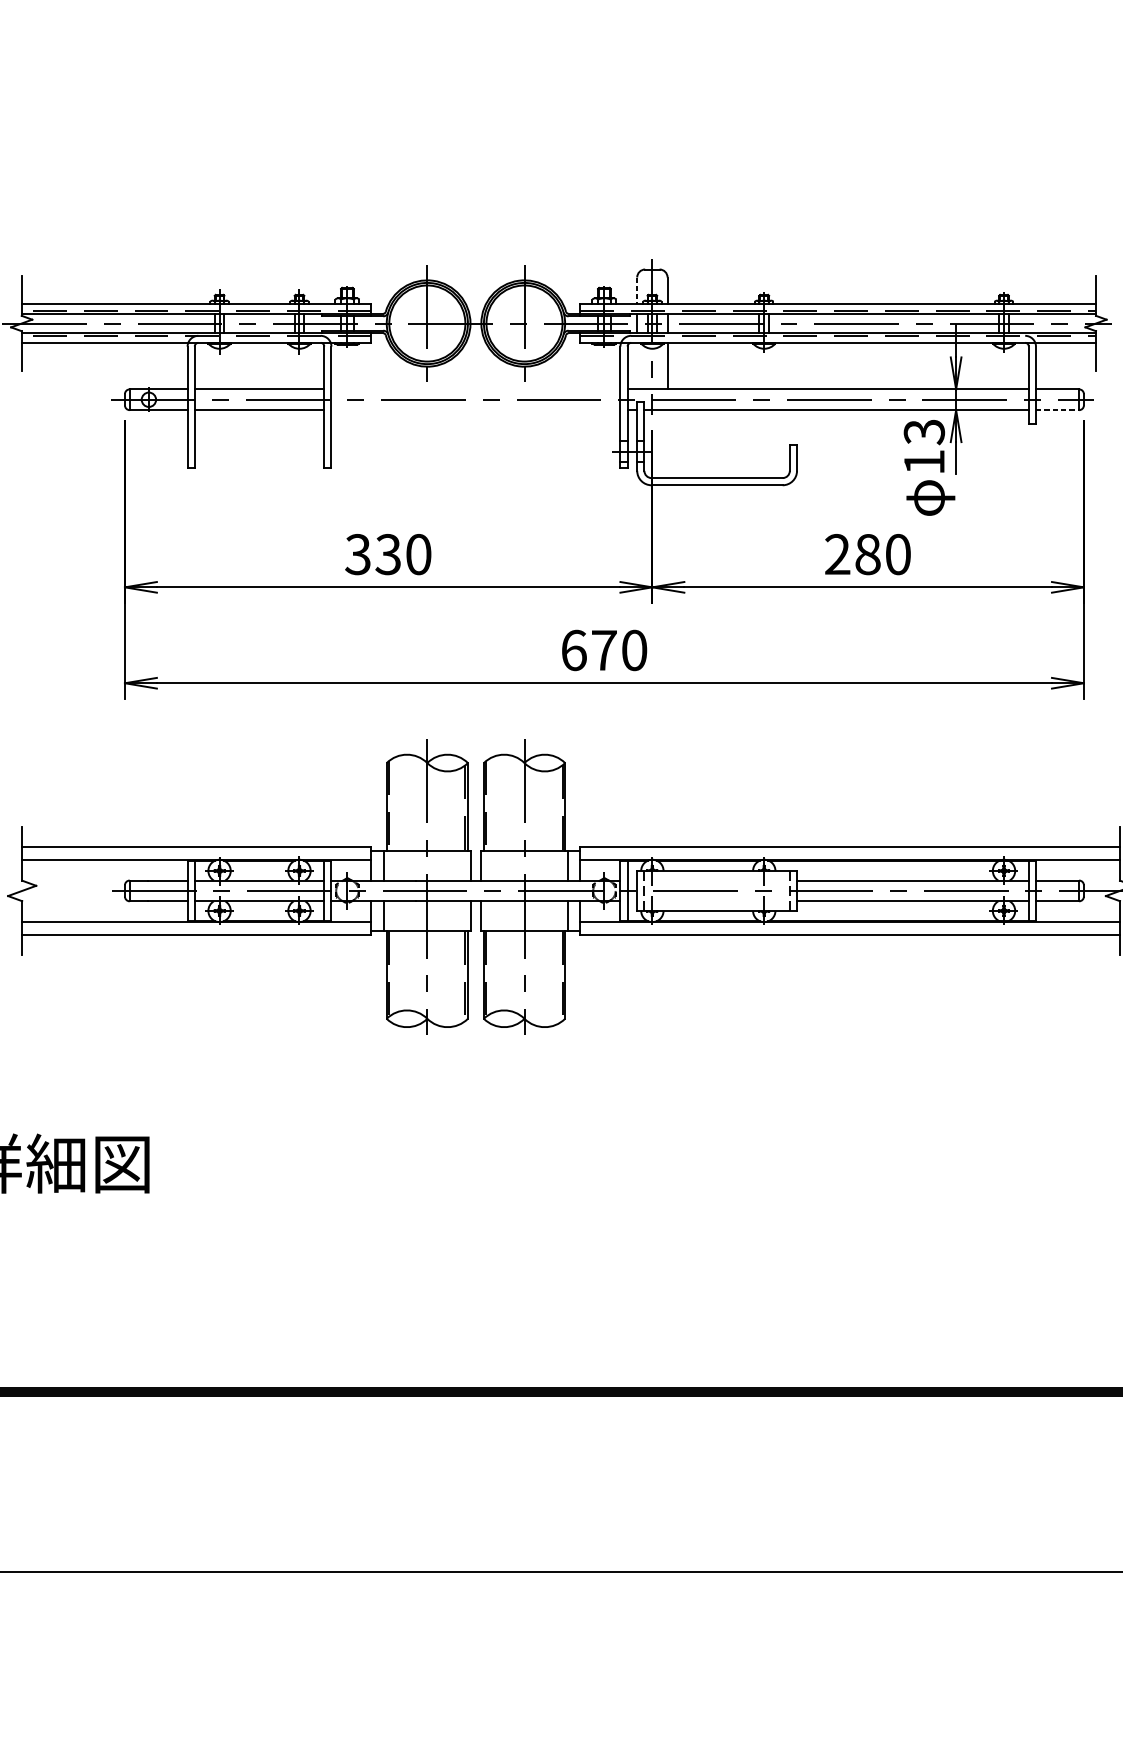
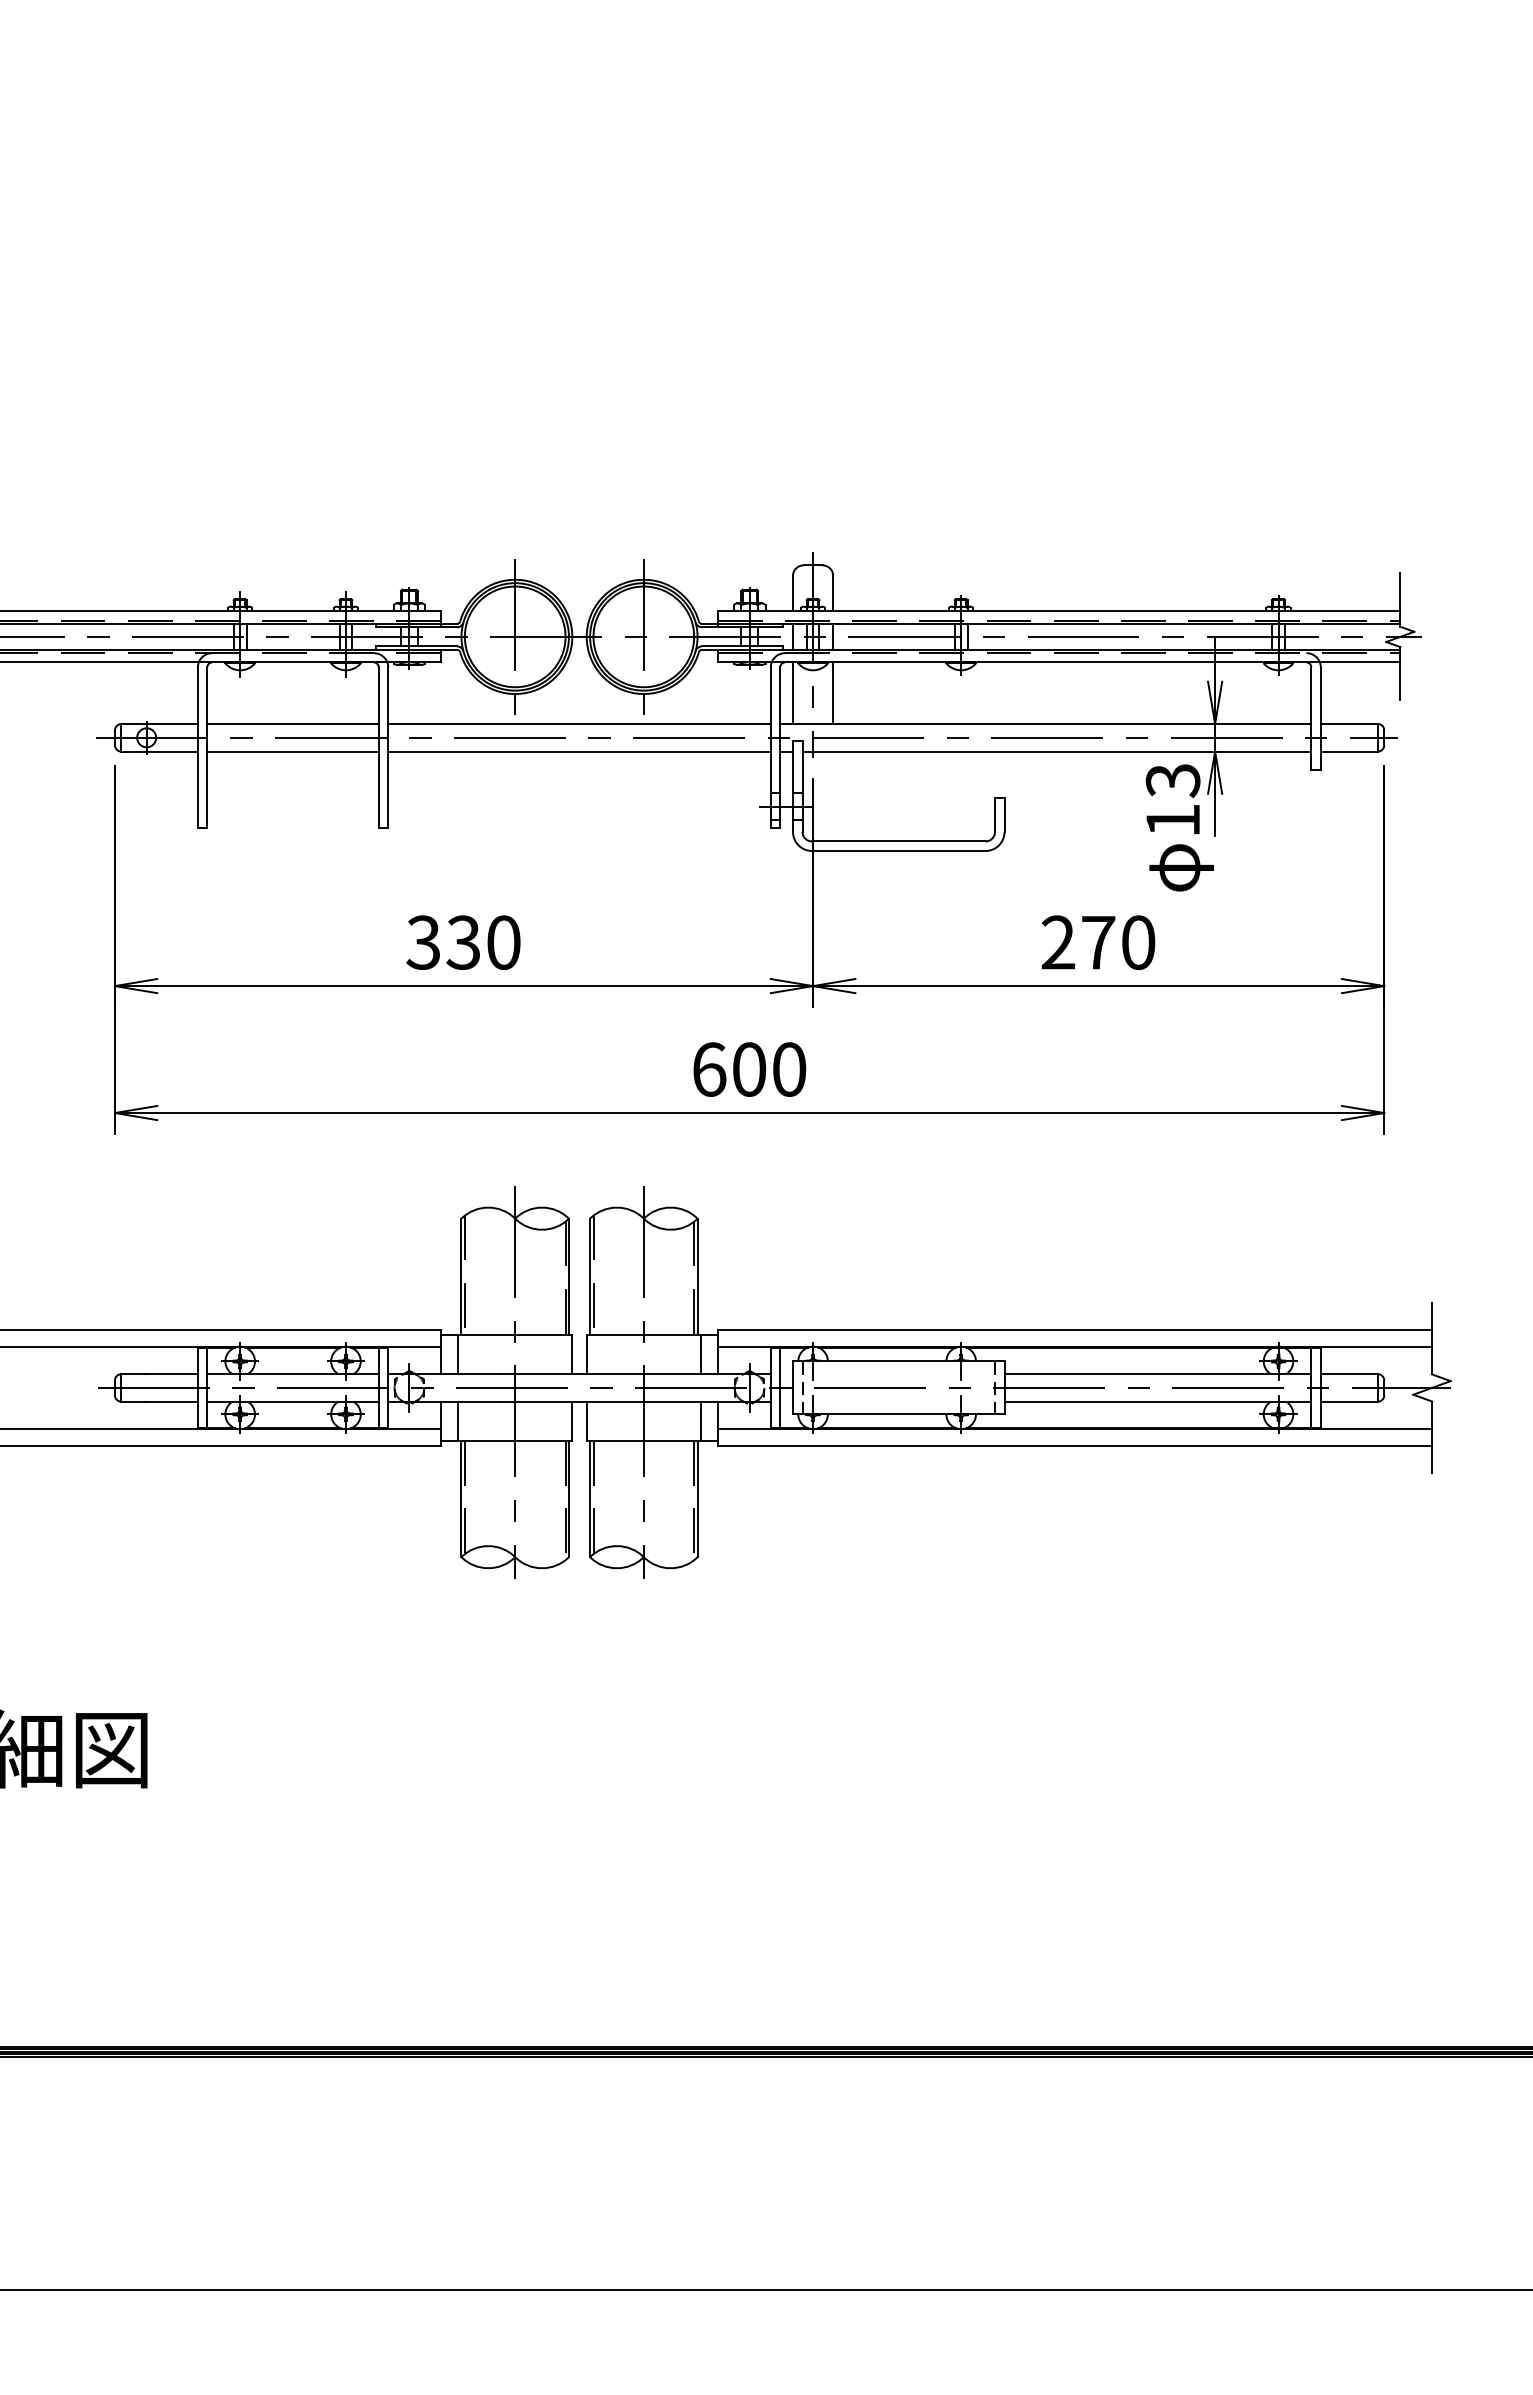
line: (636, 290) -> (792, 593), dashed -> solid
line: (636, 366) -> (792, 693), added
line: (475, 389) -> (579, 724), added
line: (475, 410) -> (579, 751), added
line: (1057, 410) -> (1349, 751), dashed -> solid
text: (868, 554) -> (1098, 942), 280 -> 270
text: (604, 650) -> (749, 1069), 670 -> 600

